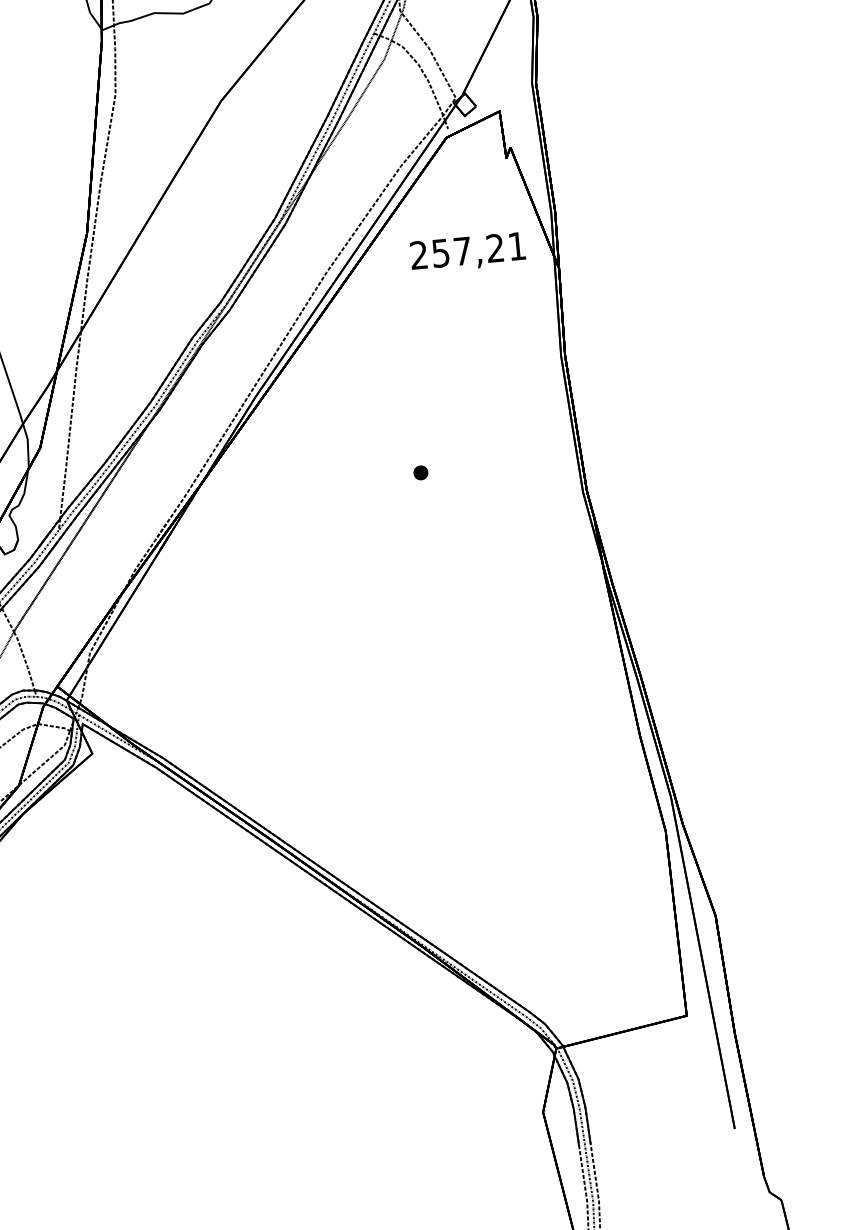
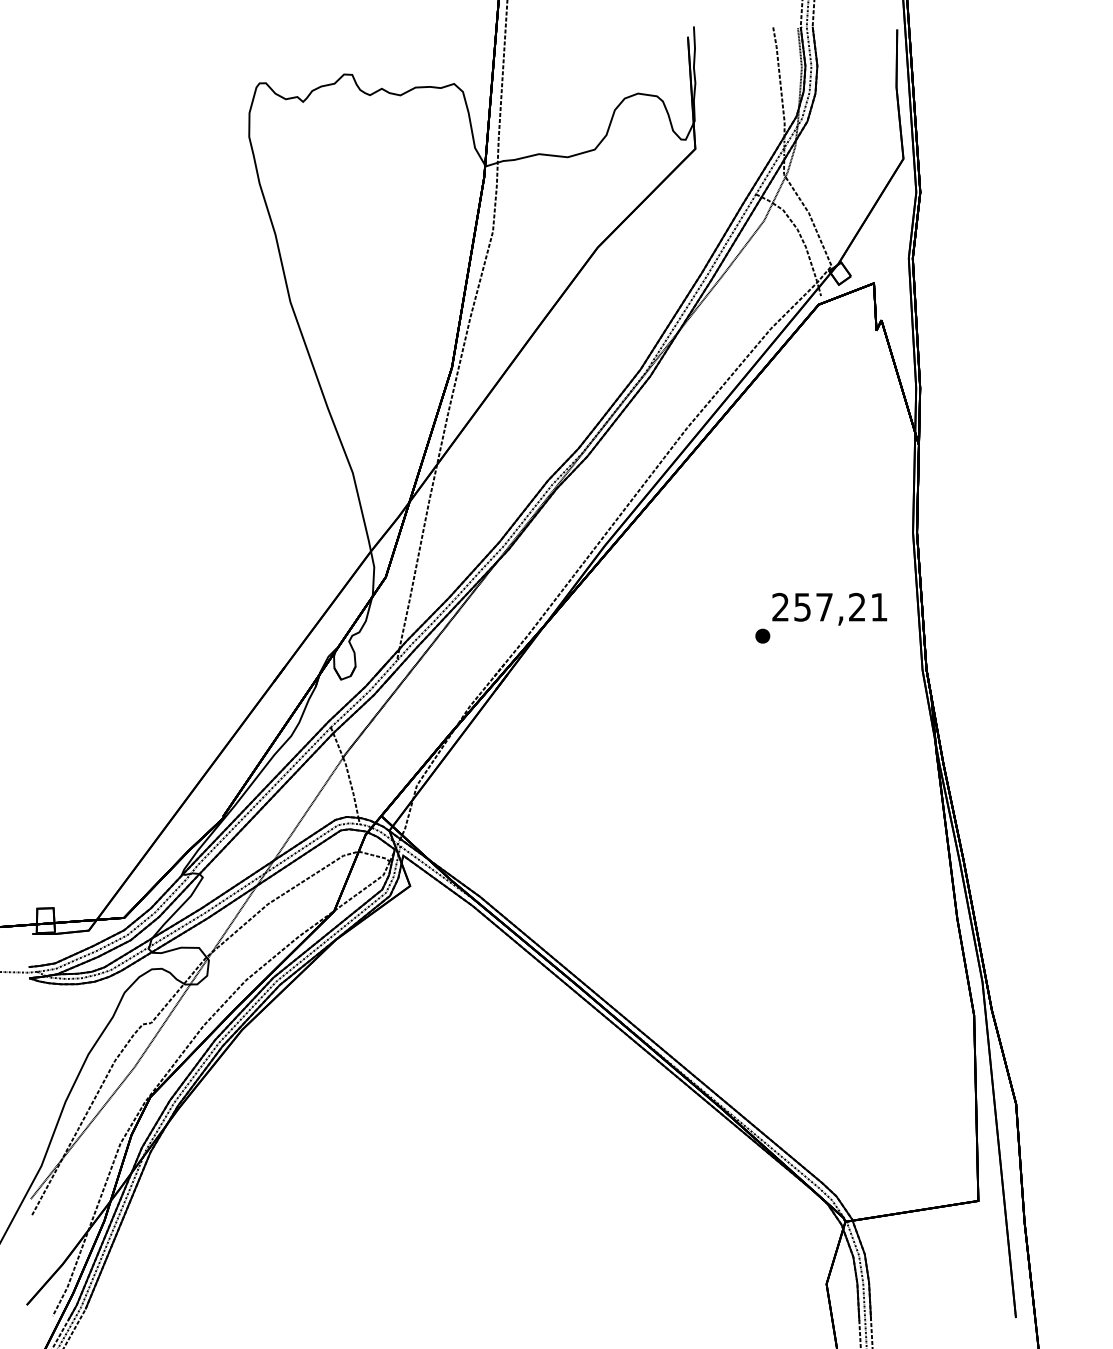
text: (467, 252) -> (829, 608), moved

